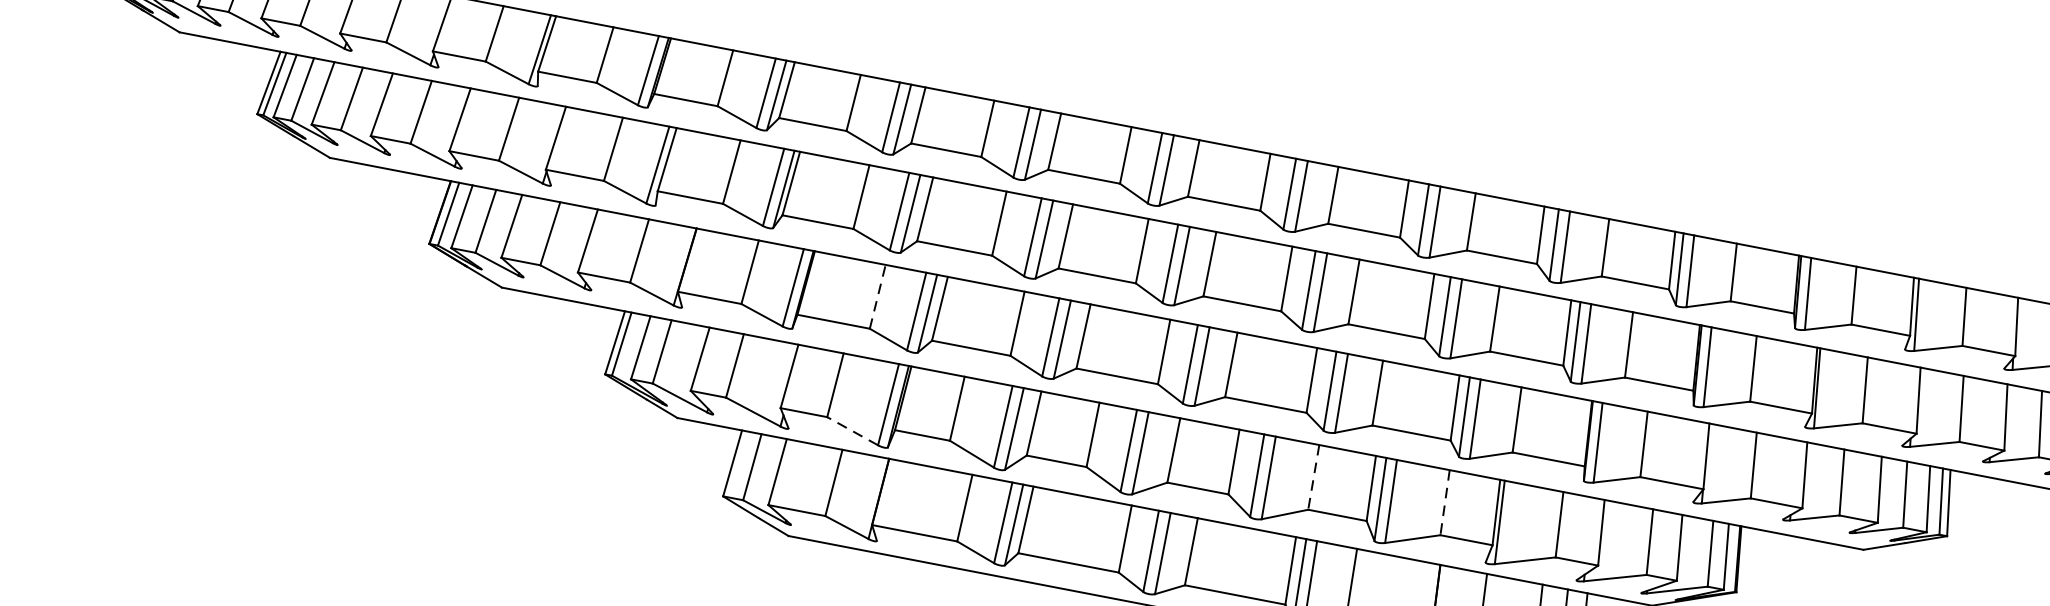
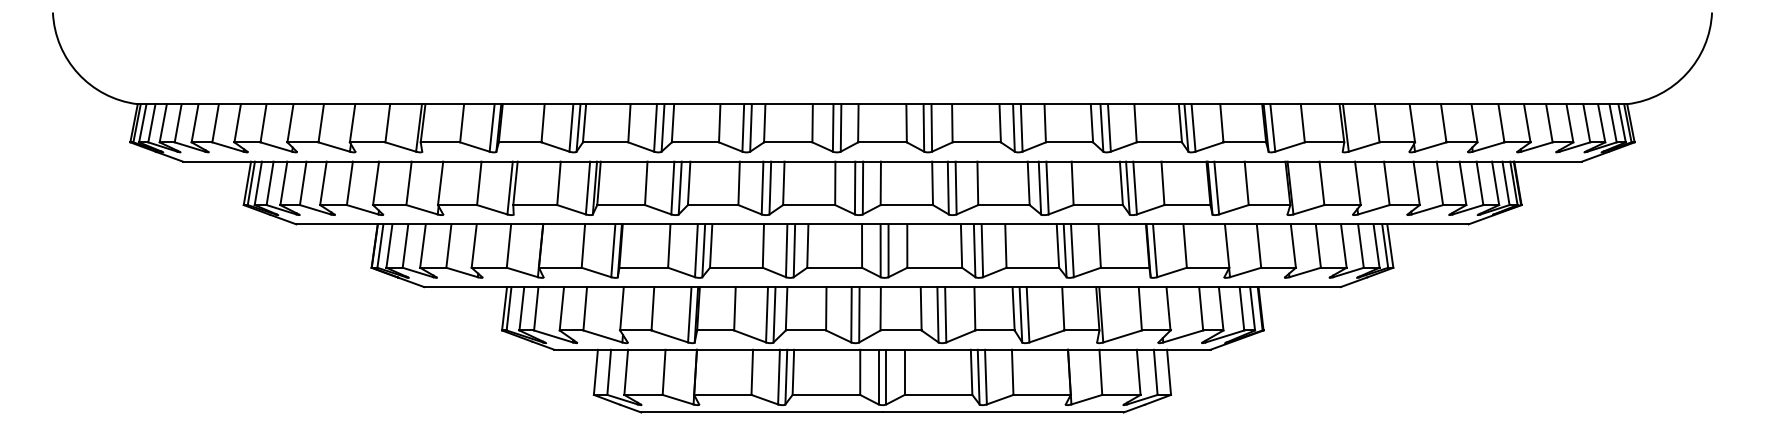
line: (877, 297) -> (669, 246), dashed -> solid
line: (852, 431) -> (669, 336), dashed -> solid
line: (1313, 476) -> (974, 308), dashed -> solid
line: (1445, 502) -> (1063, 308), dashed -> solid

